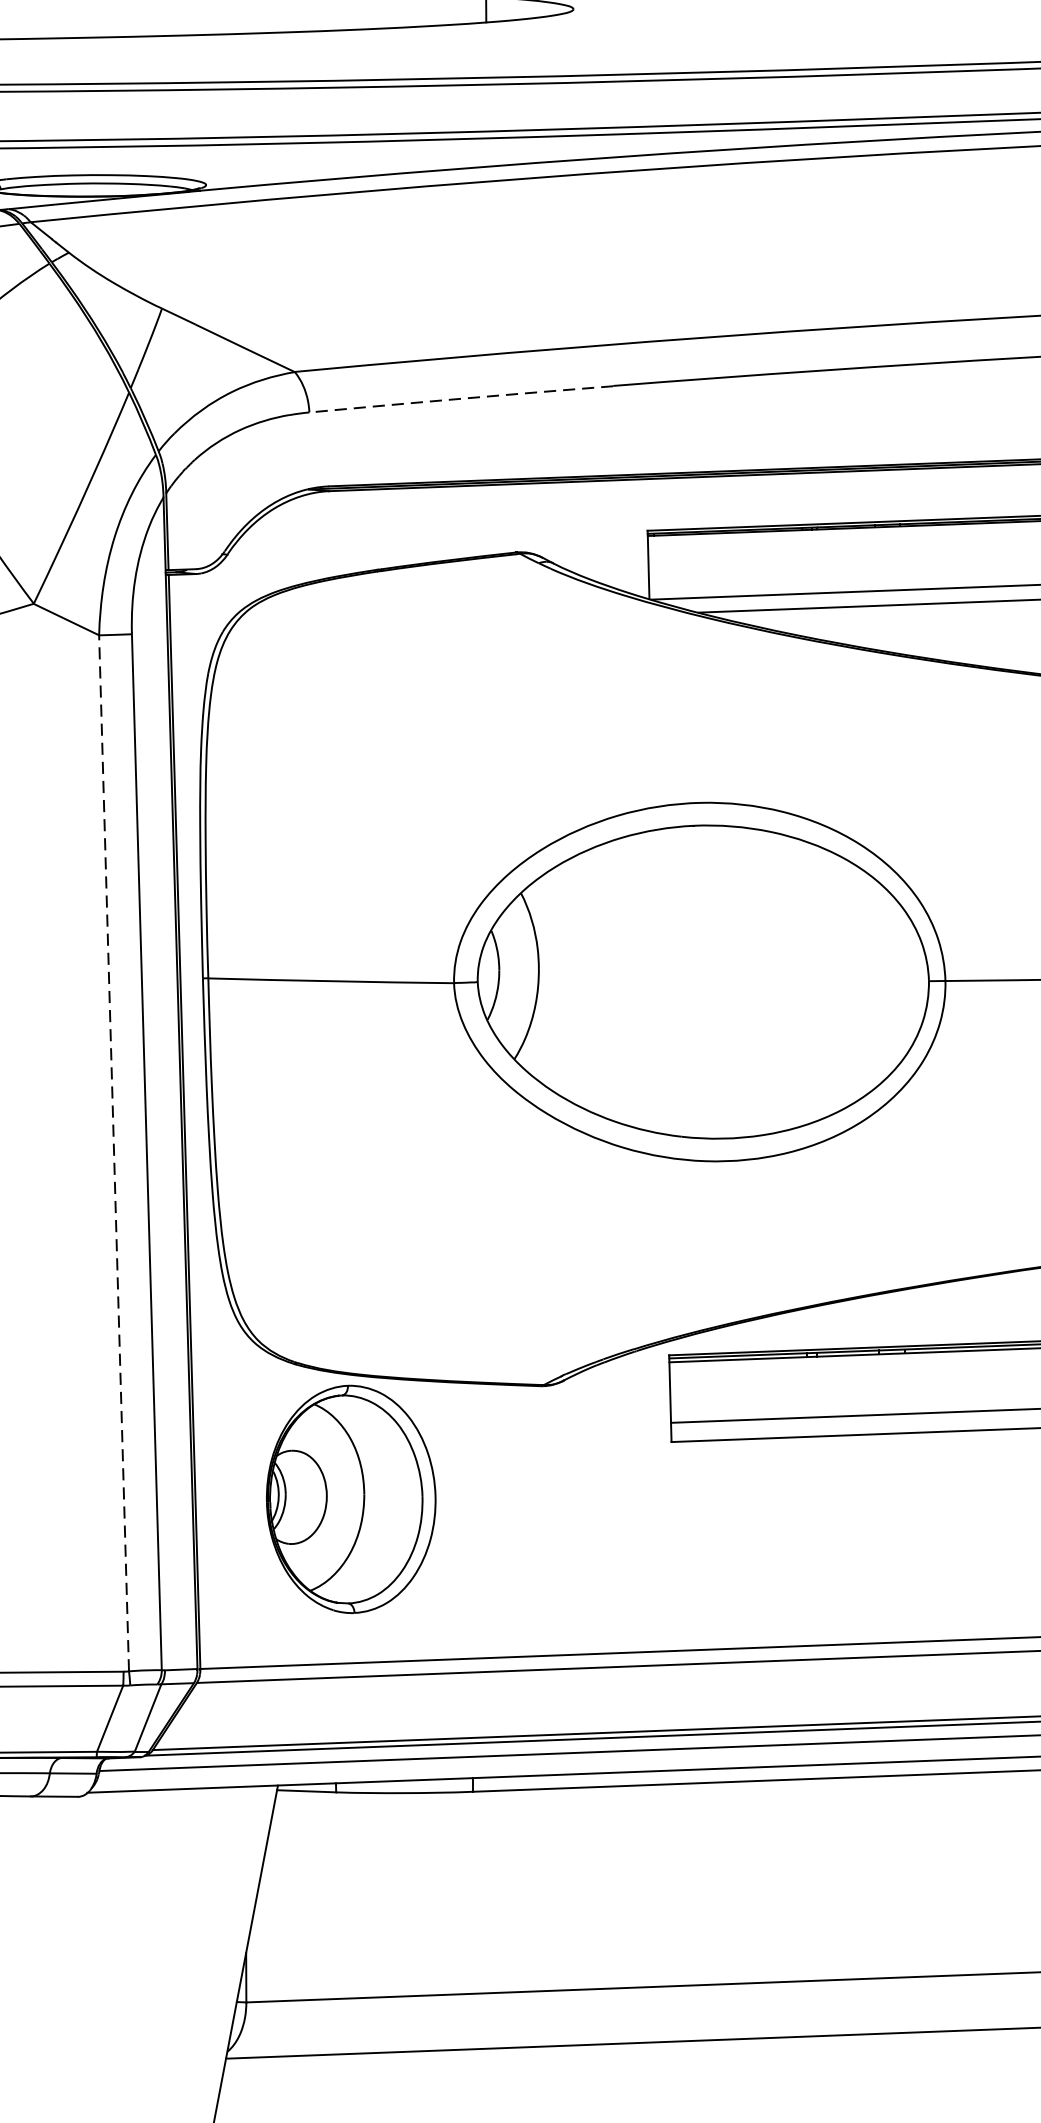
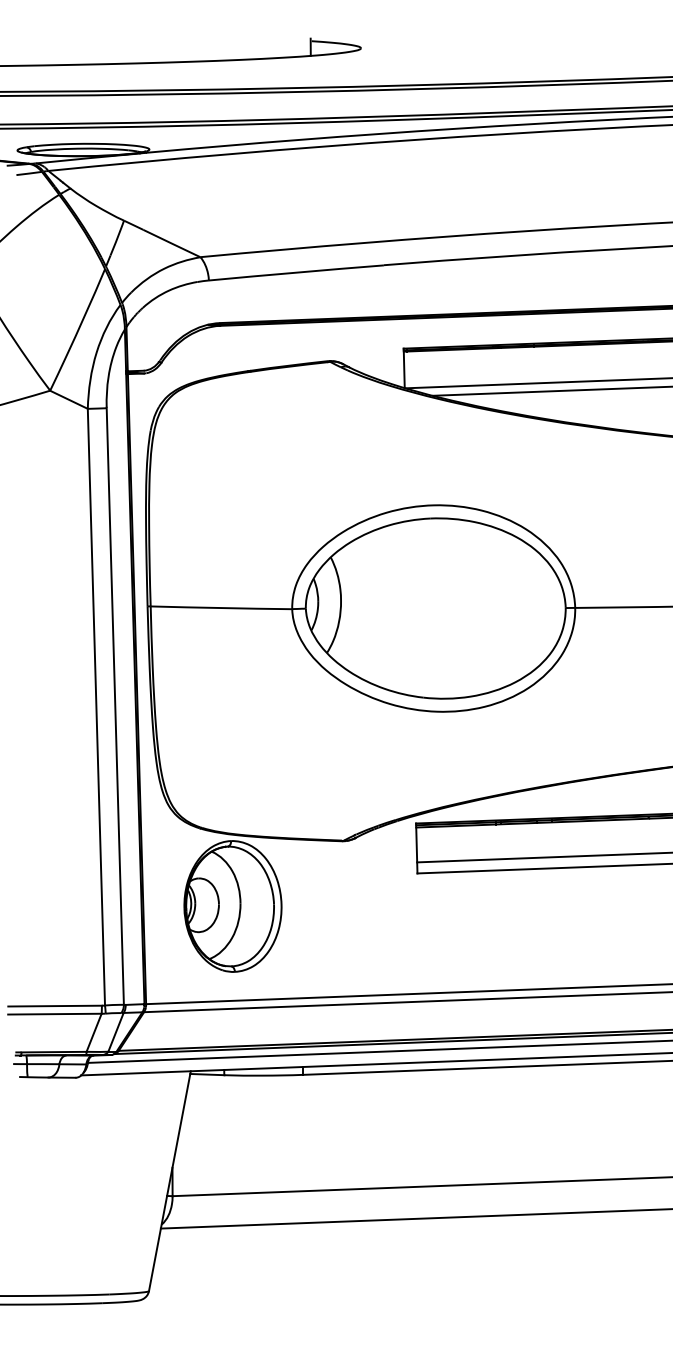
arc: (461, 398) -> (296, 272), dashed -> solid
line: (114, 1152) -> (96, 706), dashed -> solid

